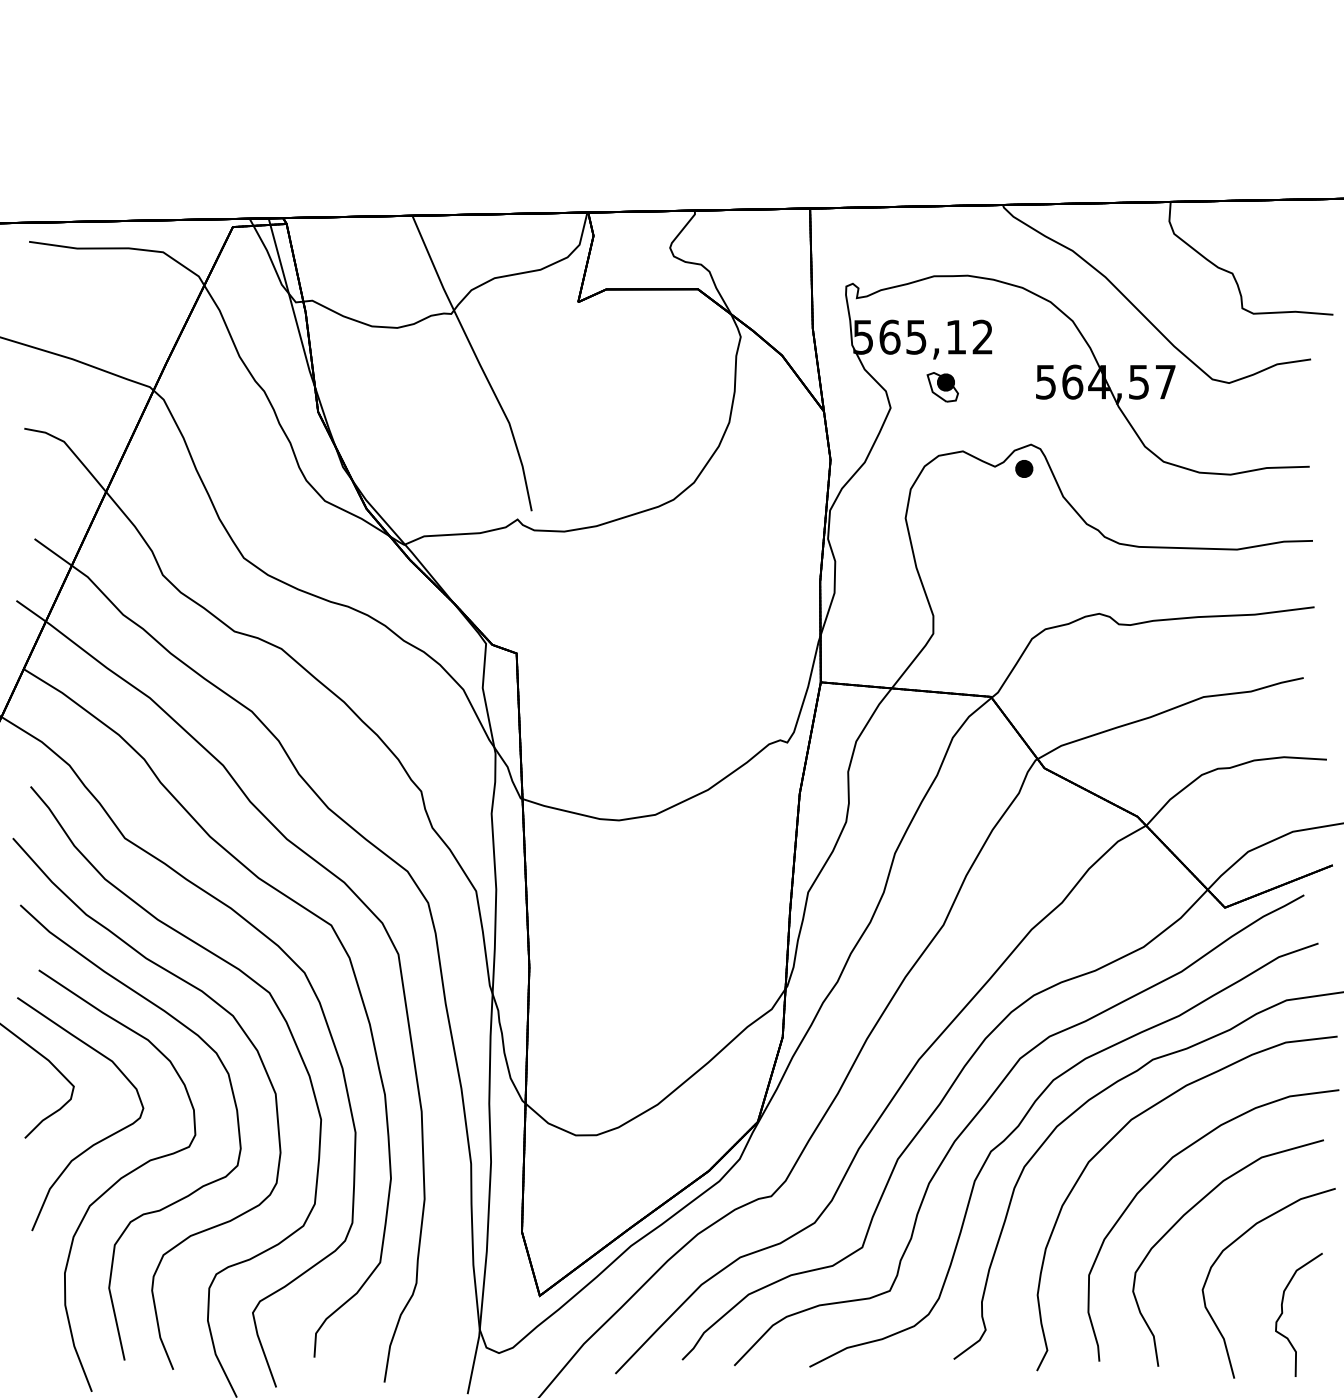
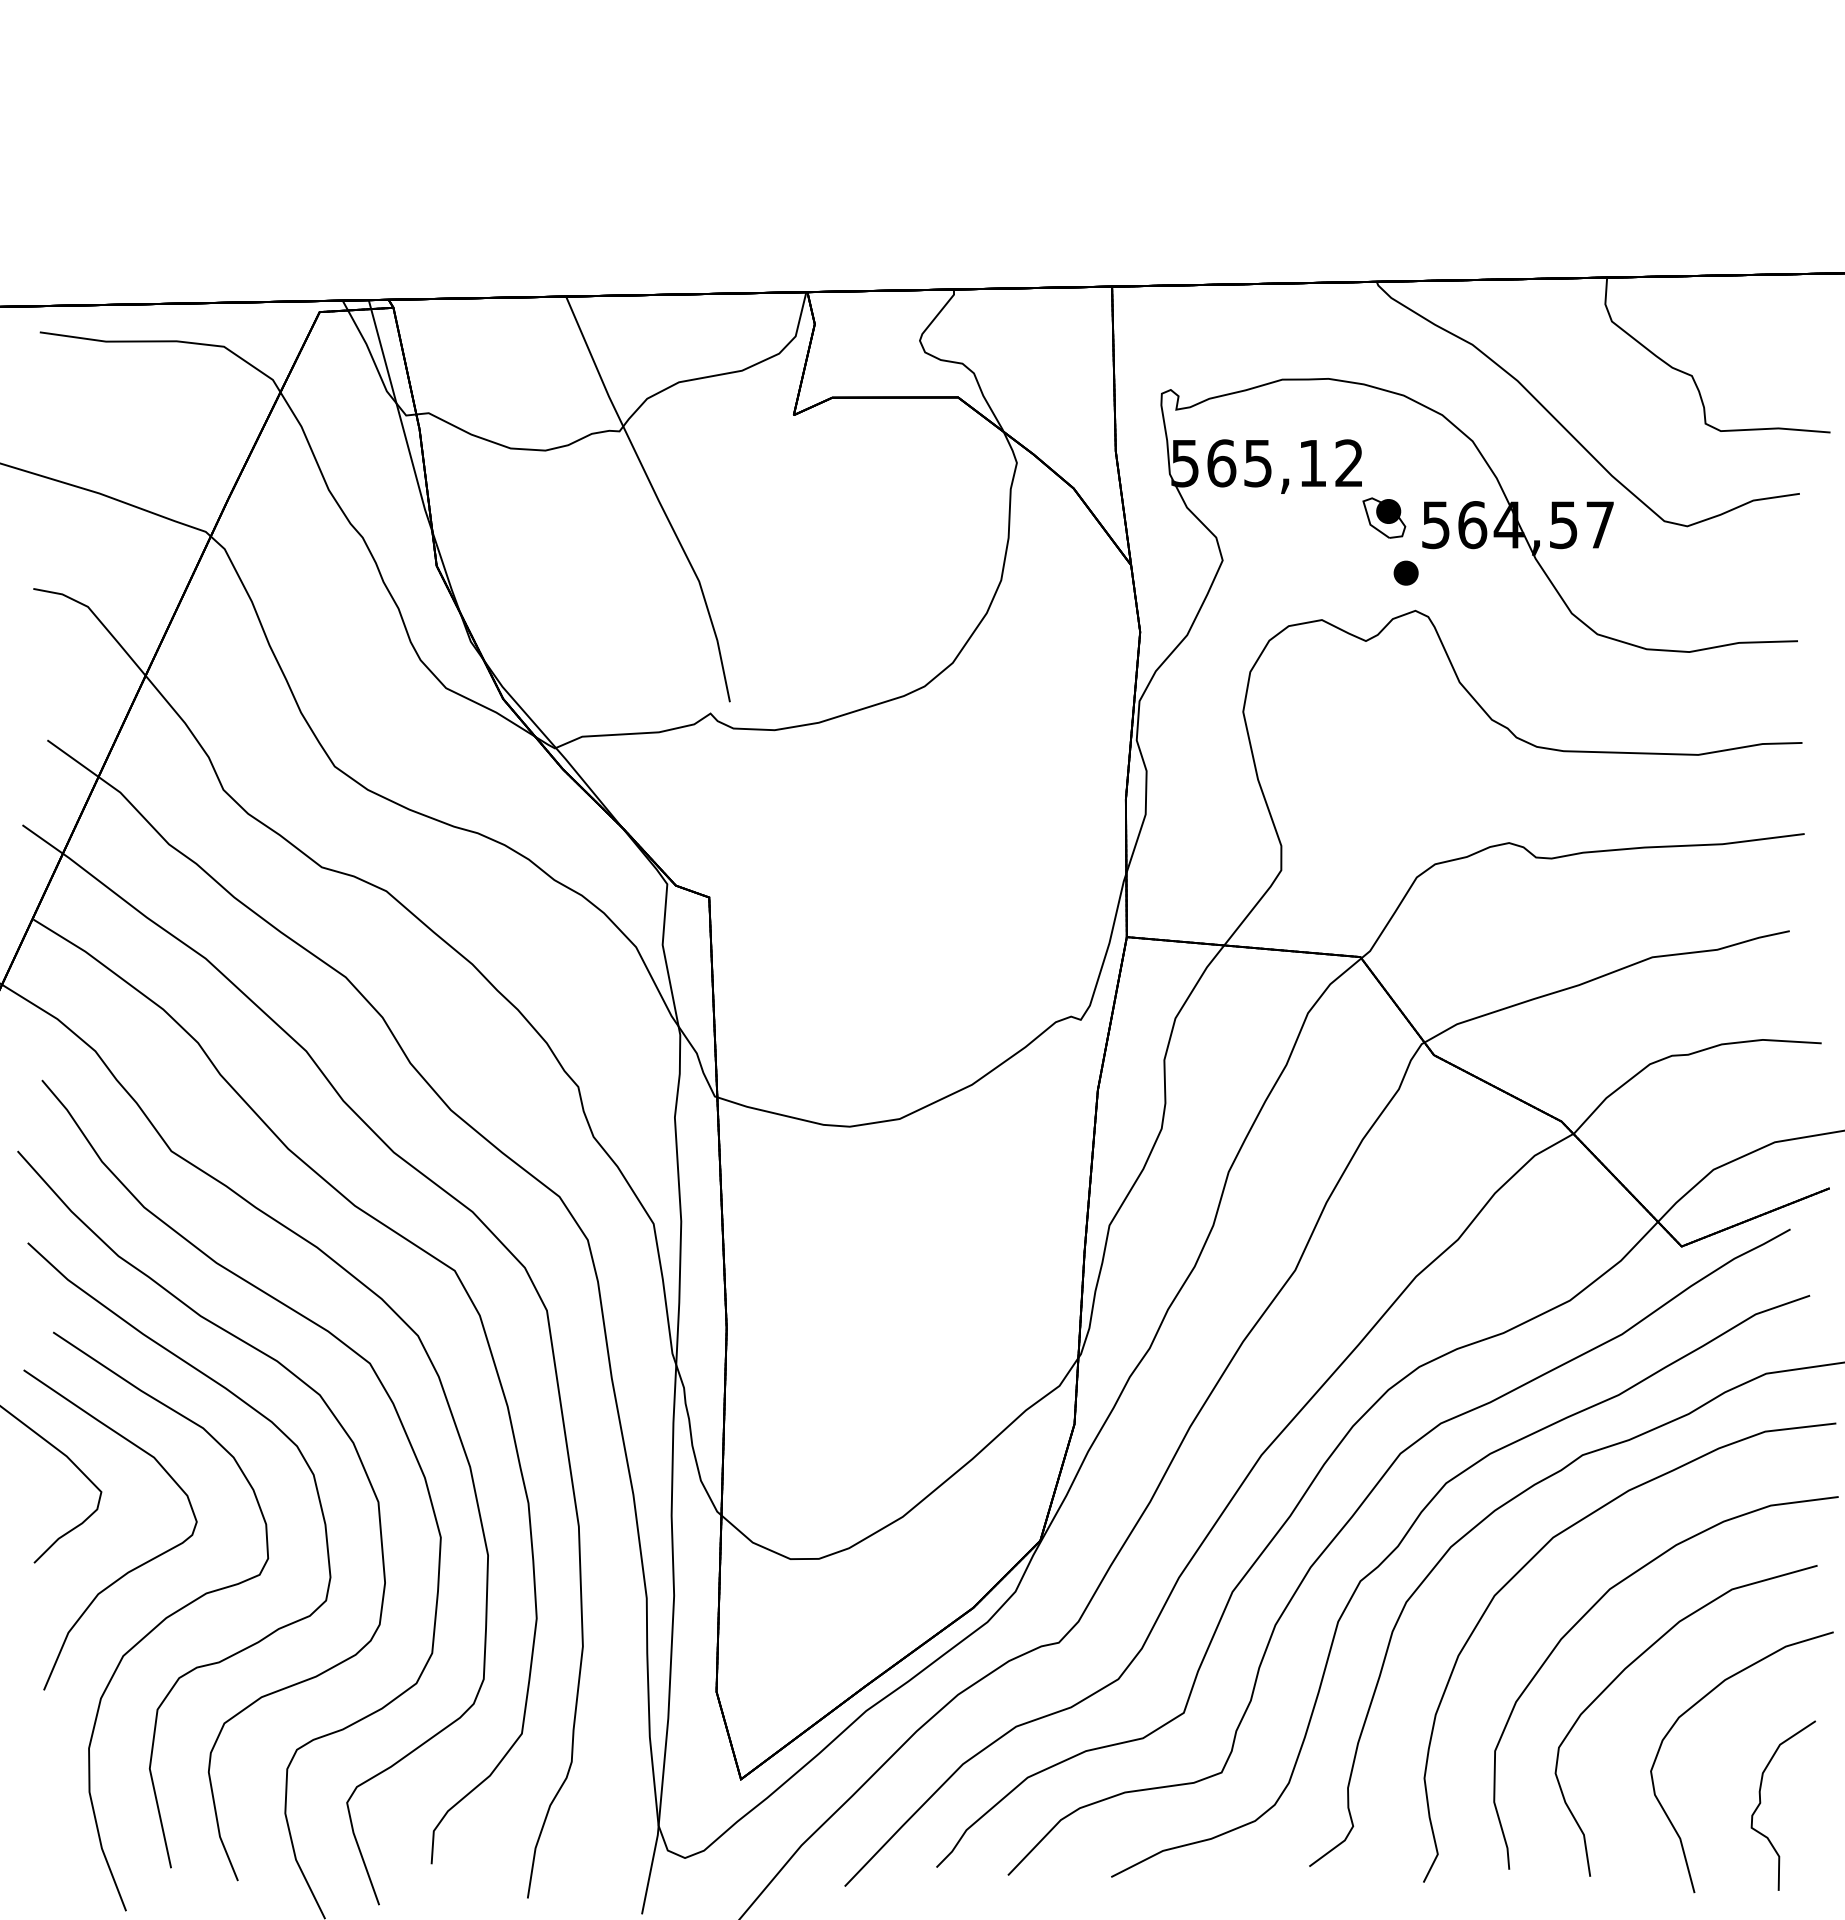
part: (942, 386) -> (1384, 517), moved
part: (1023, 468) -> (1405, 572), moved

